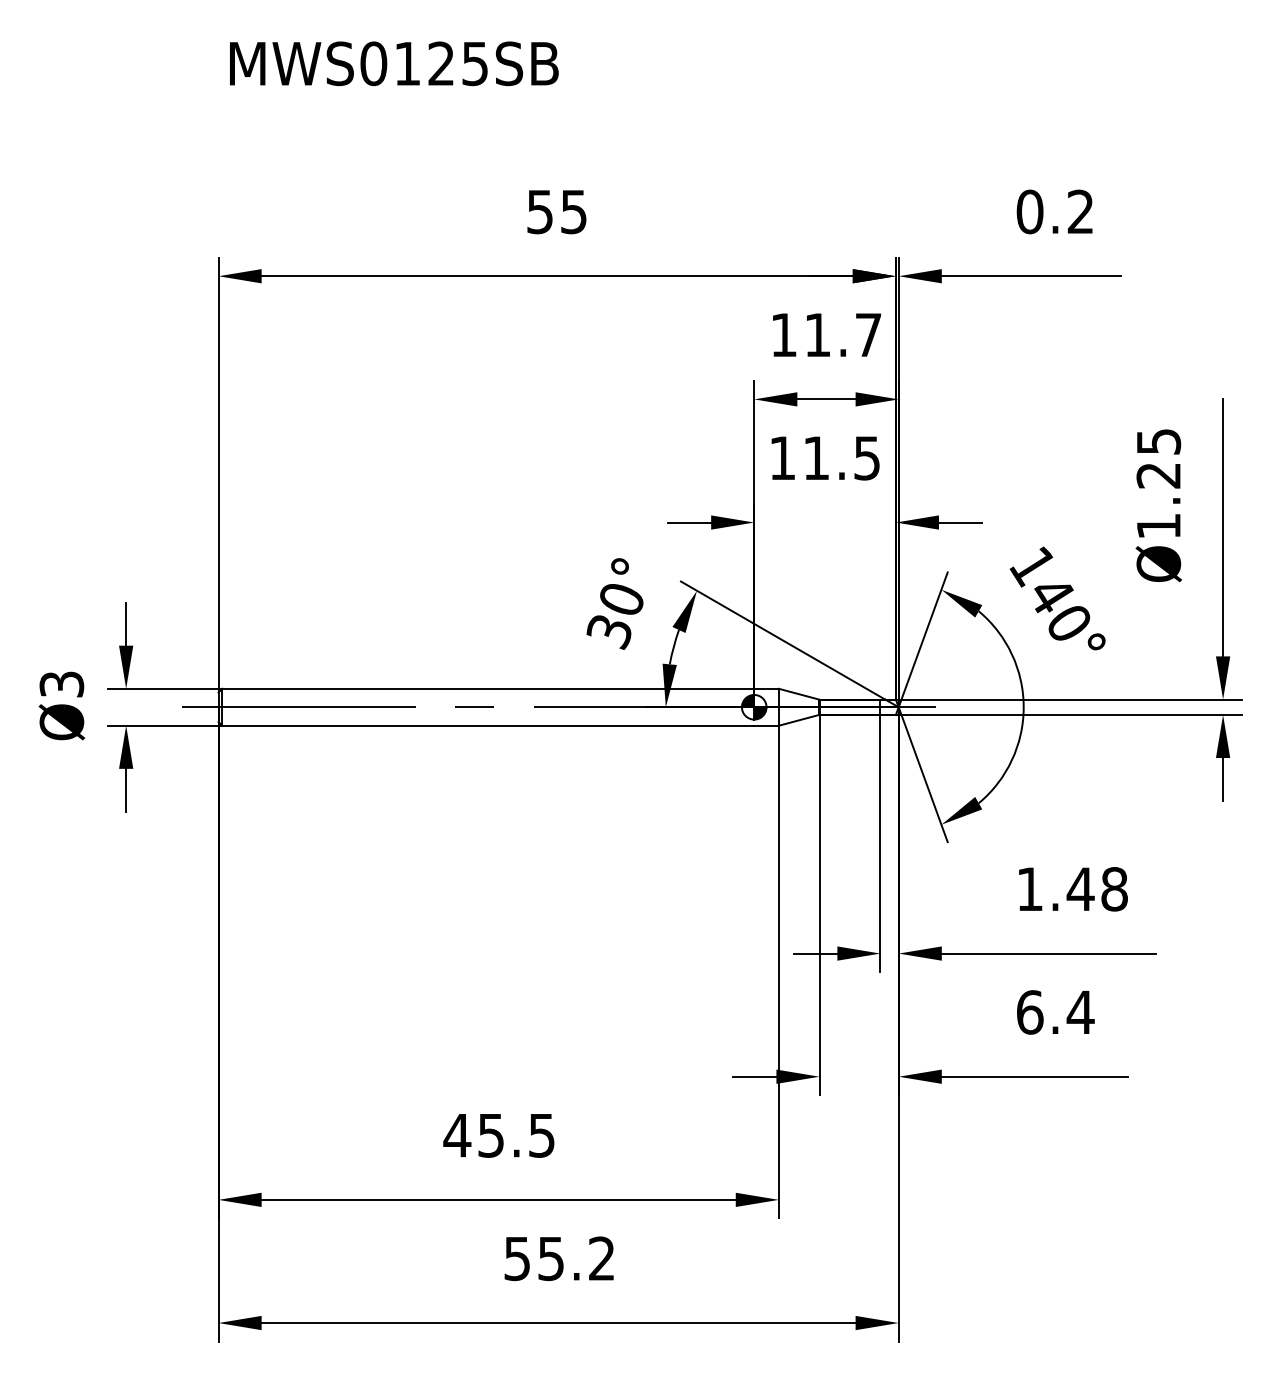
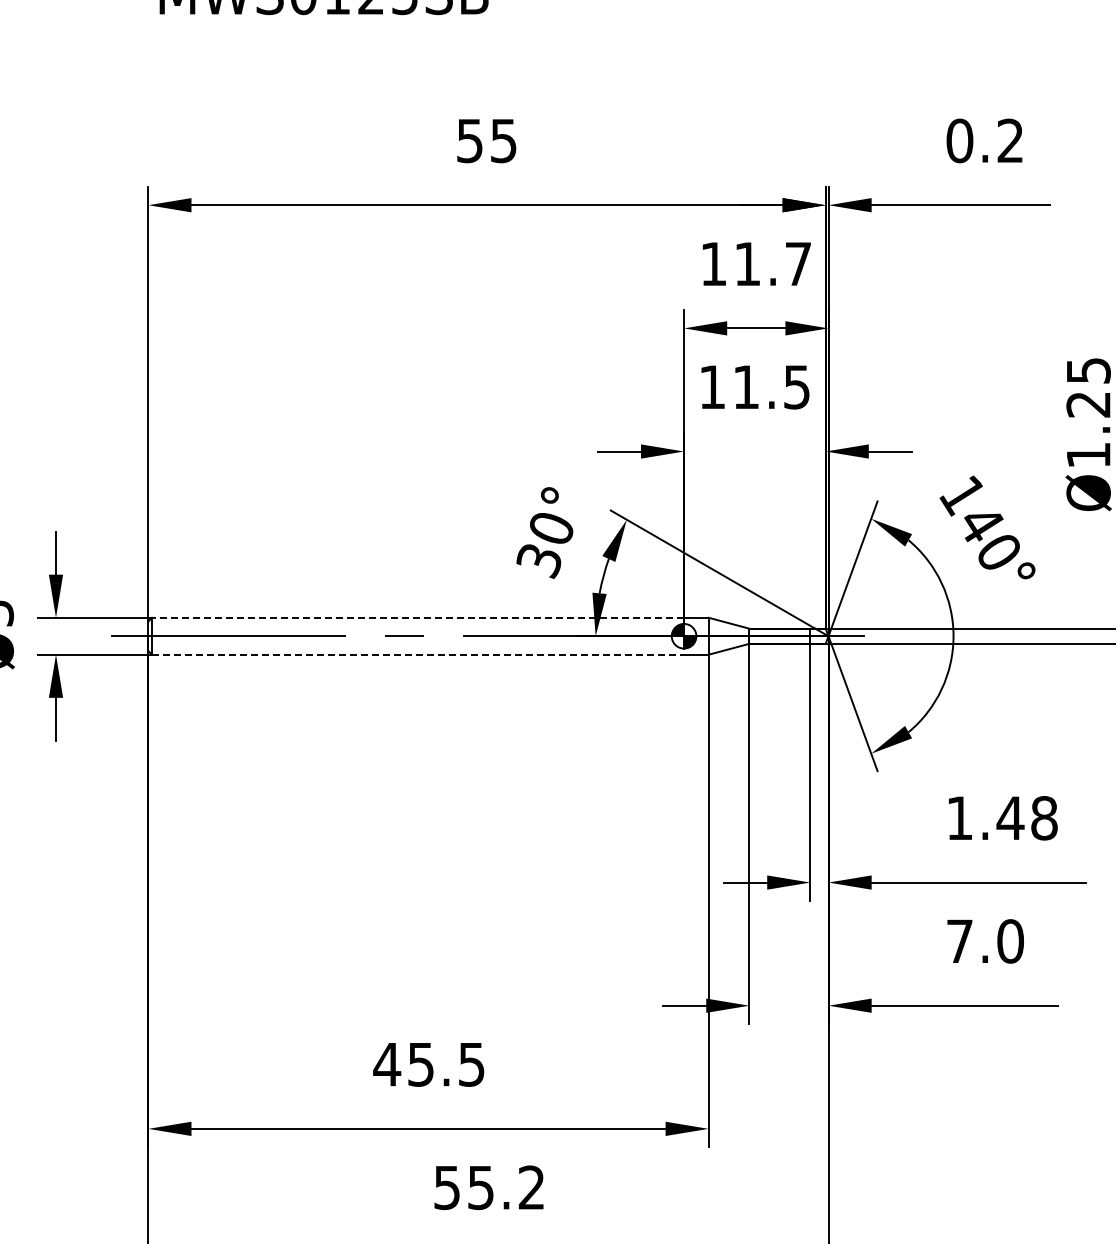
line: (487, 688) -> (417, 617), solid -> dashed
line: (488, 725) -> (418, 654), solid -> dashed
text: (1055, 1012) -> (985, 941), 6.4 -> 7.0

